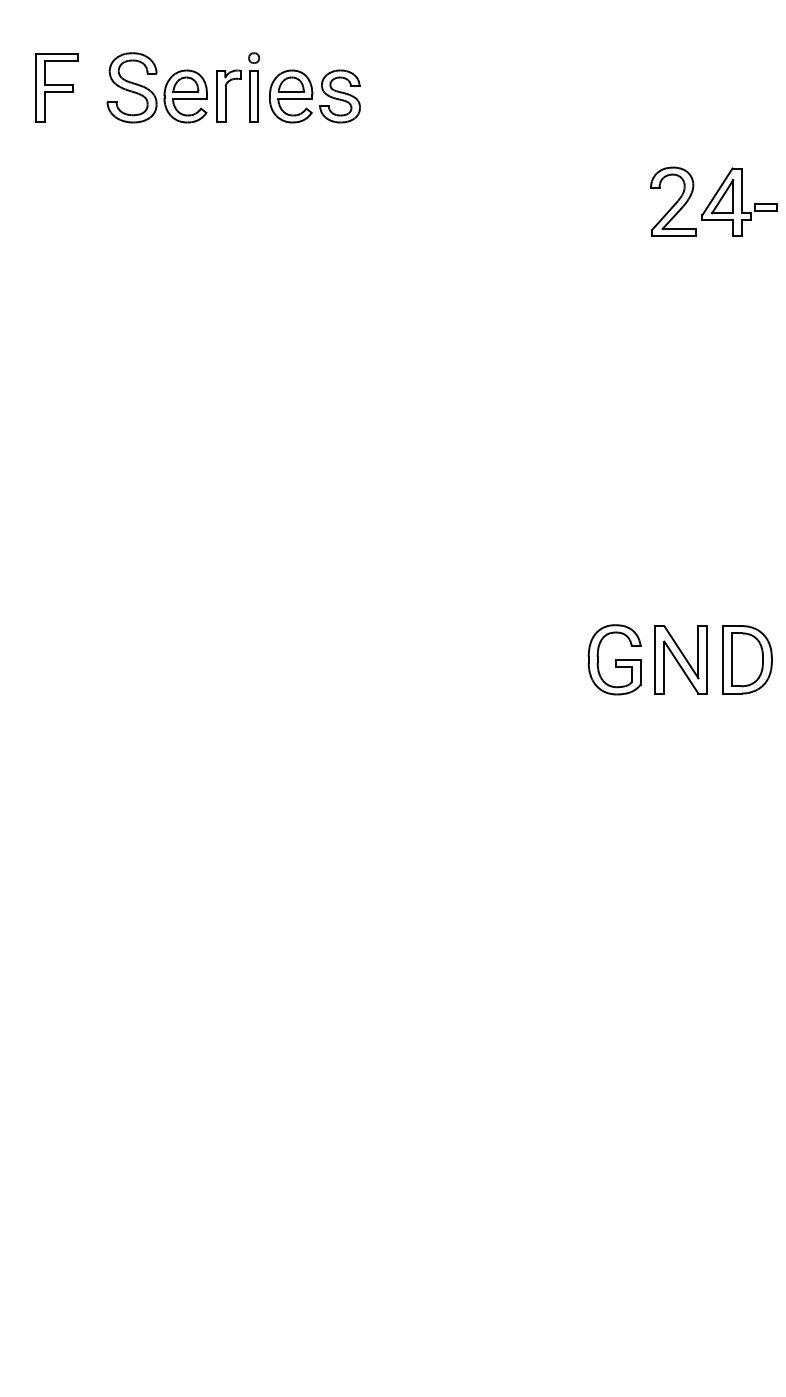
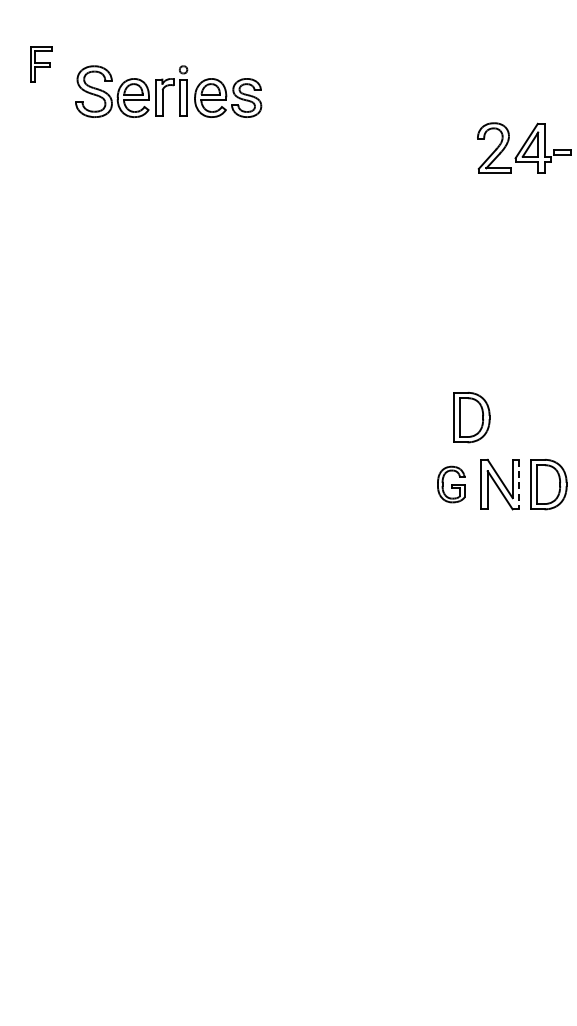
part: (56, 87) -> (41, 64), size x0.7
part: (233, 87) -> (168, 91), moved
part: (642, 568) -> (471, 417), added
part: (615, 659) -> (451, 484), size x0.7
line: (707, 659) -> (519, 484), solid -> dashed

